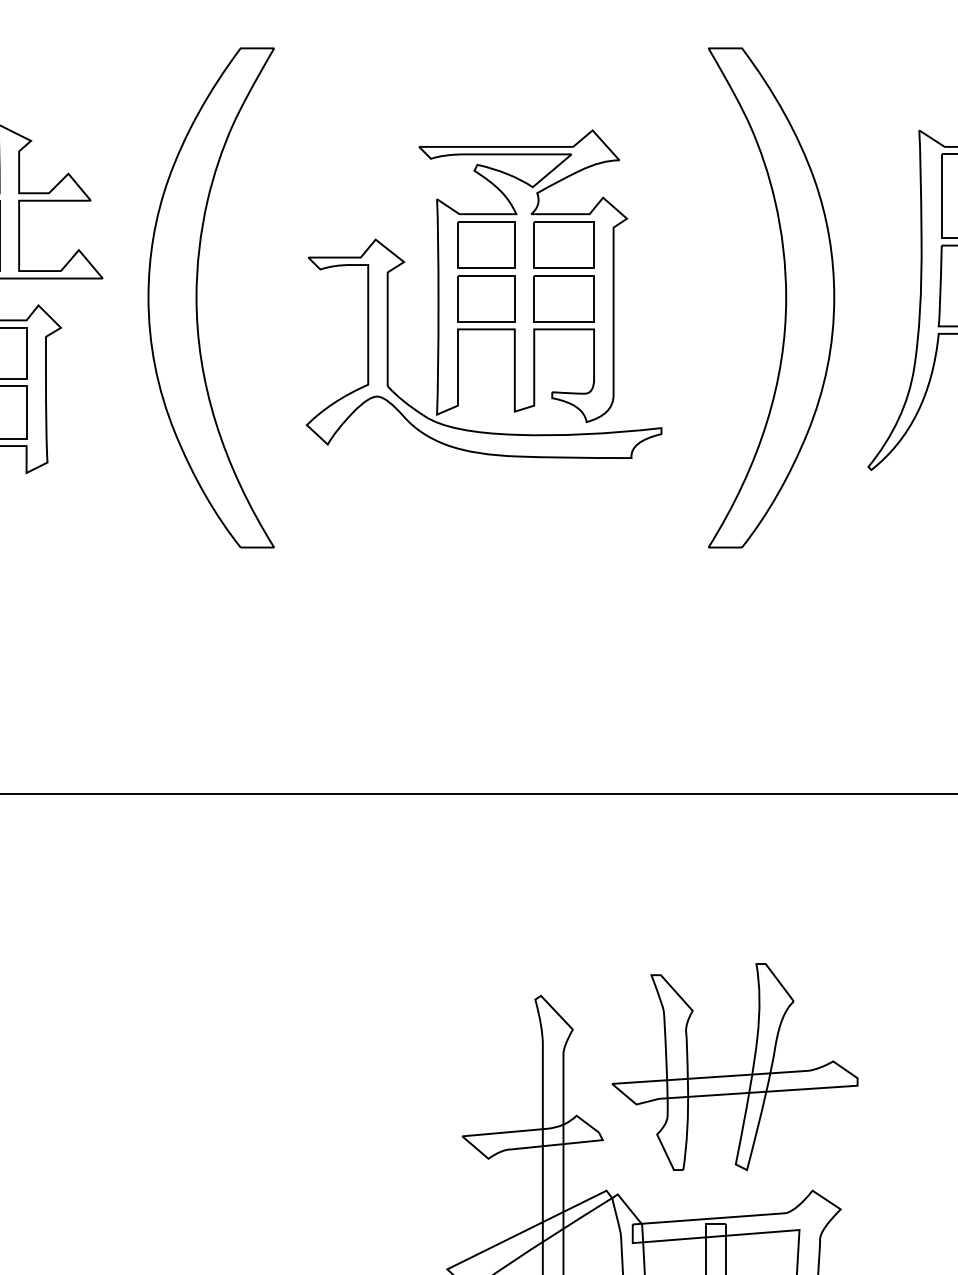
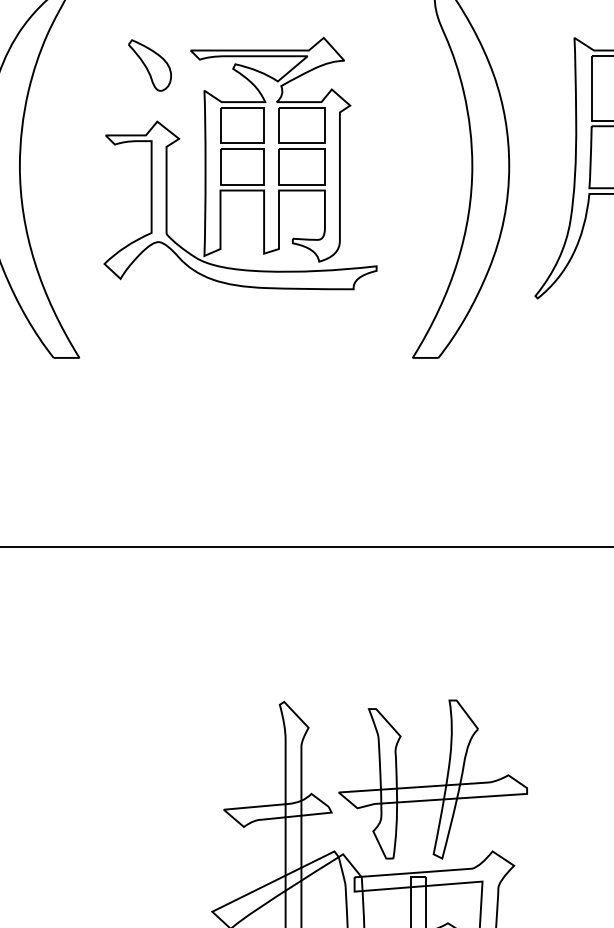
part: (365, 166) -> (149, 65), added
part: (734, 1074) -> (432, 785), moved

